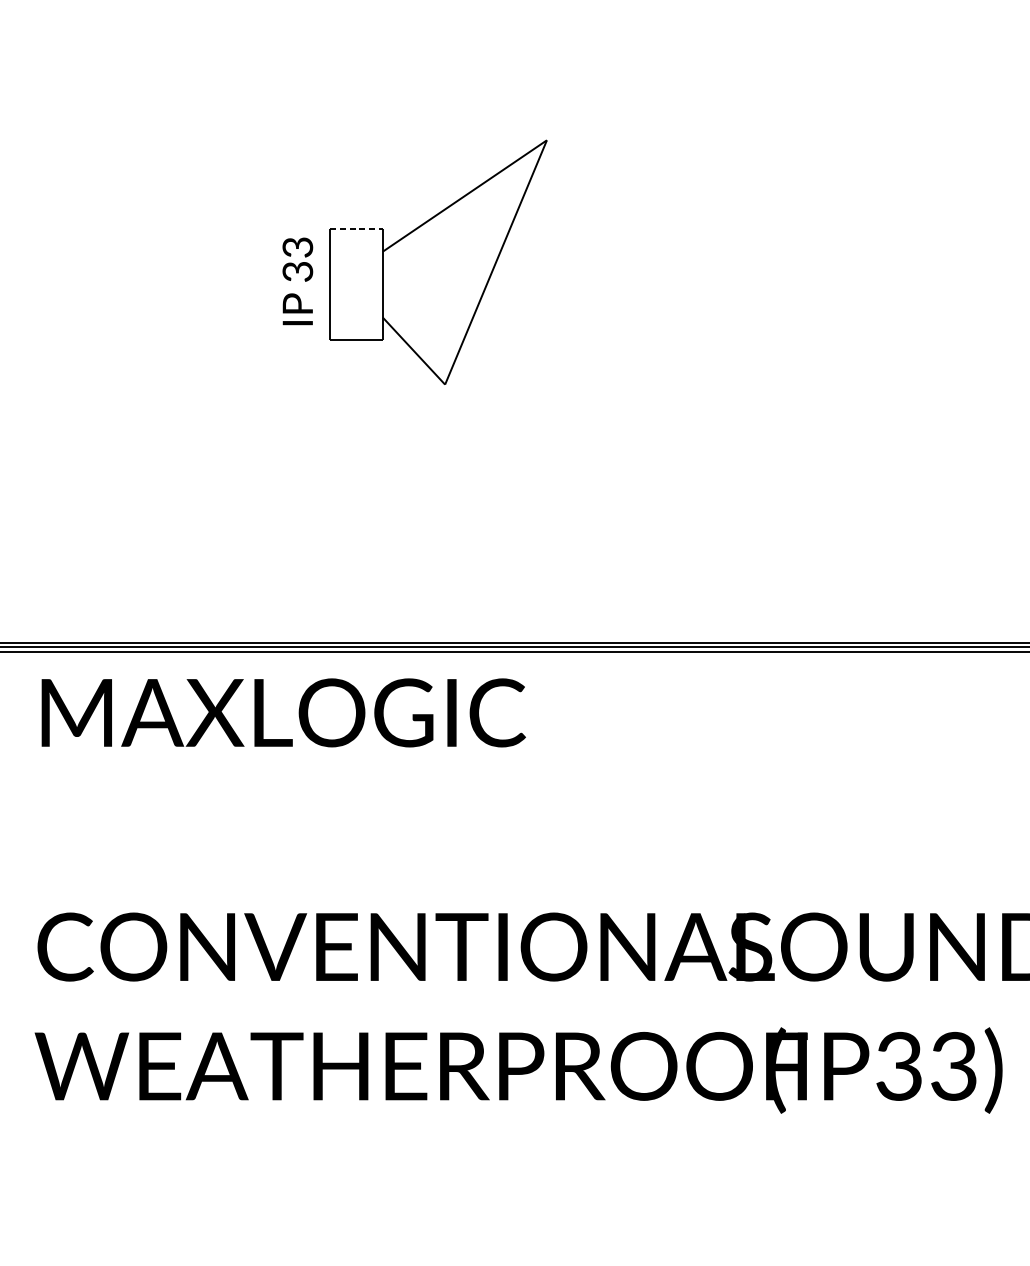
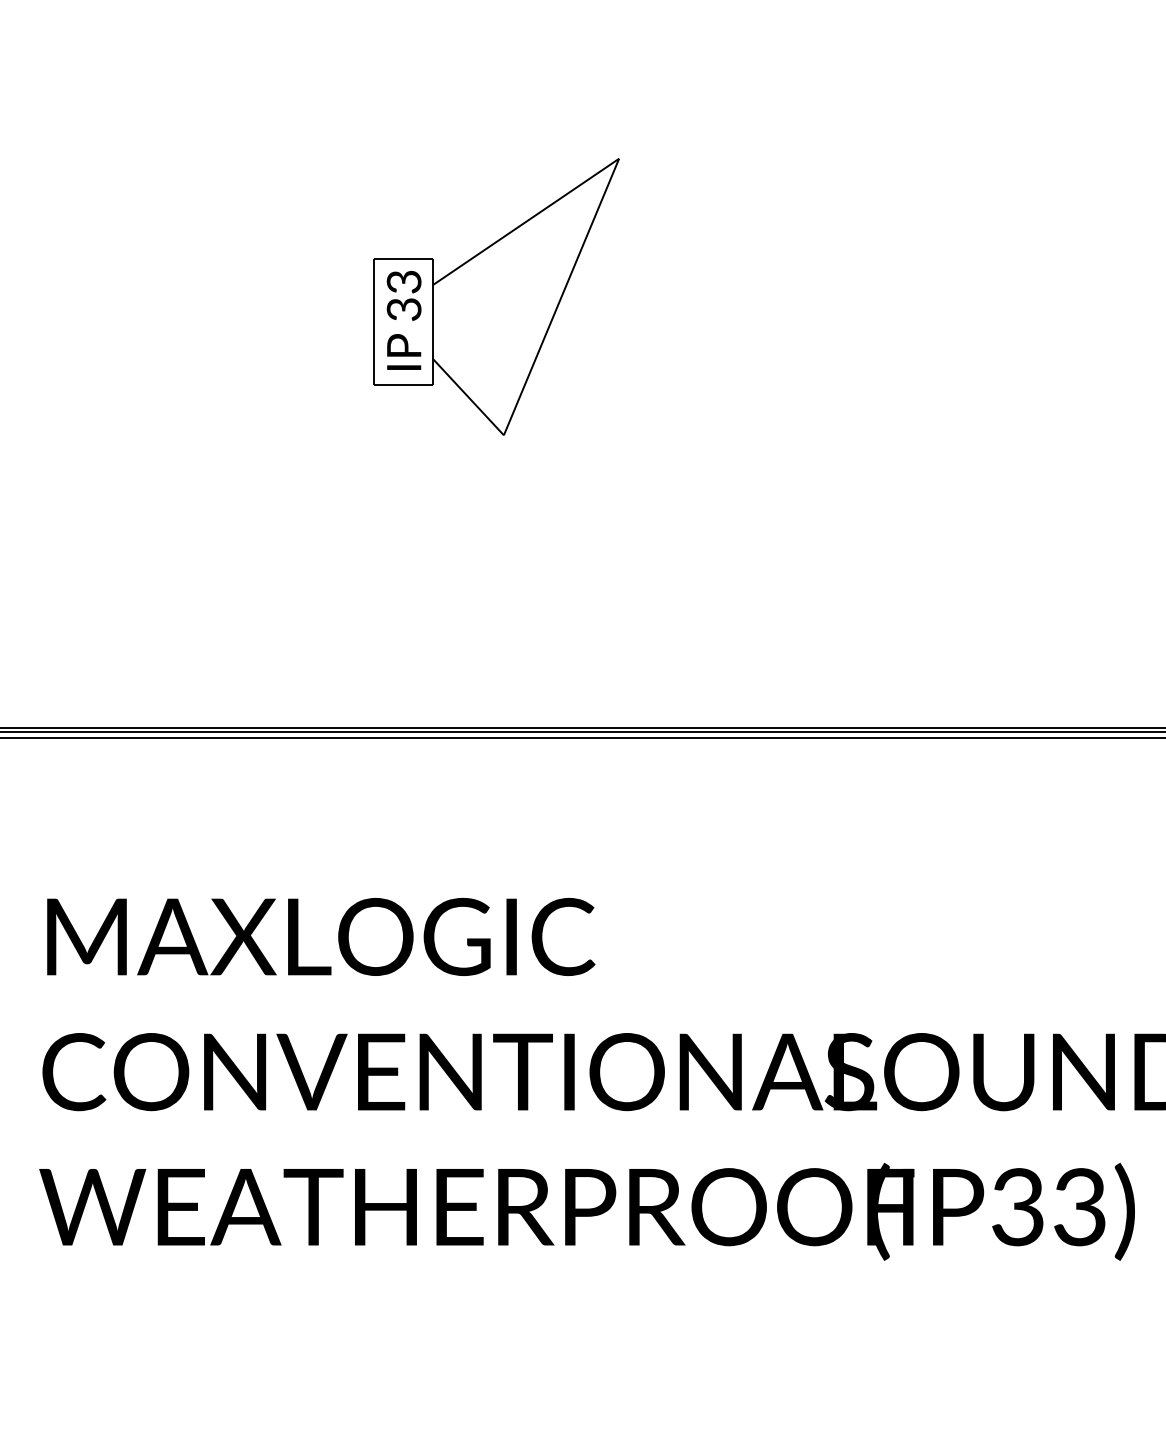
line: (356, 229) -> (403, 259), dashed -> solid
text: (297, 281) -> (403, 320), moved
text: (284, 712) -> (321, 936), moved

